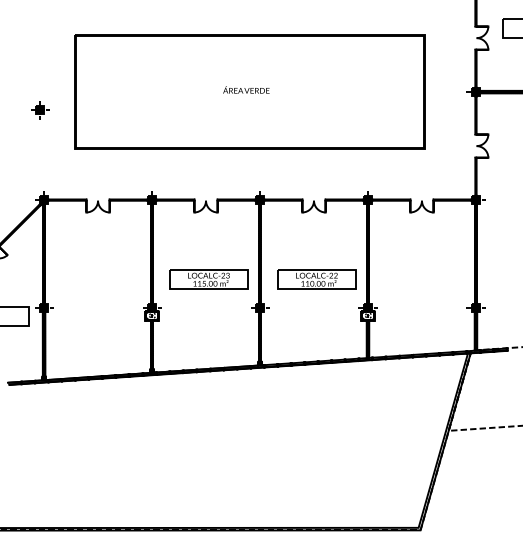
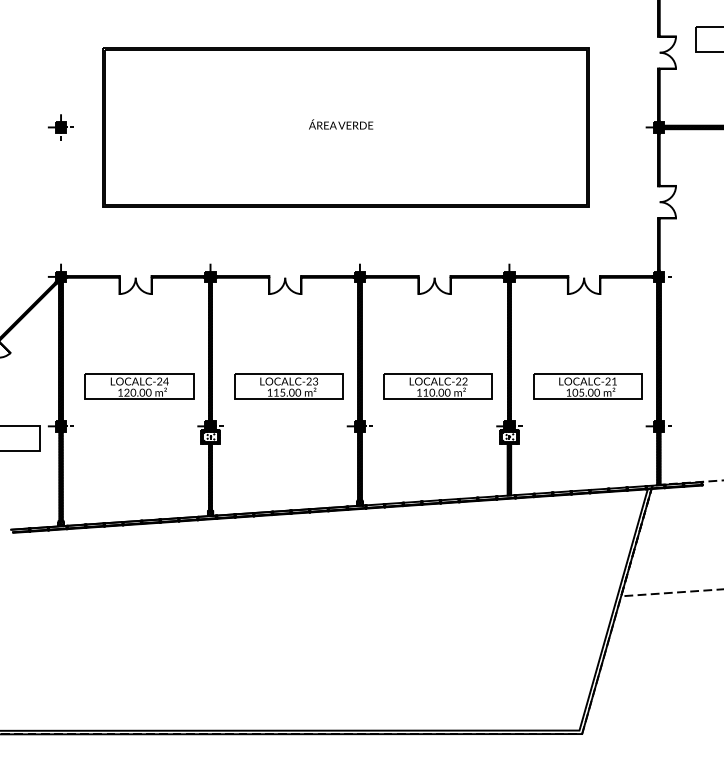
part: (40, 110) -> (61, 127), moved
part: (100, 279) -> (139, 386), added
part: (424, 279) -> (587, 386), added

